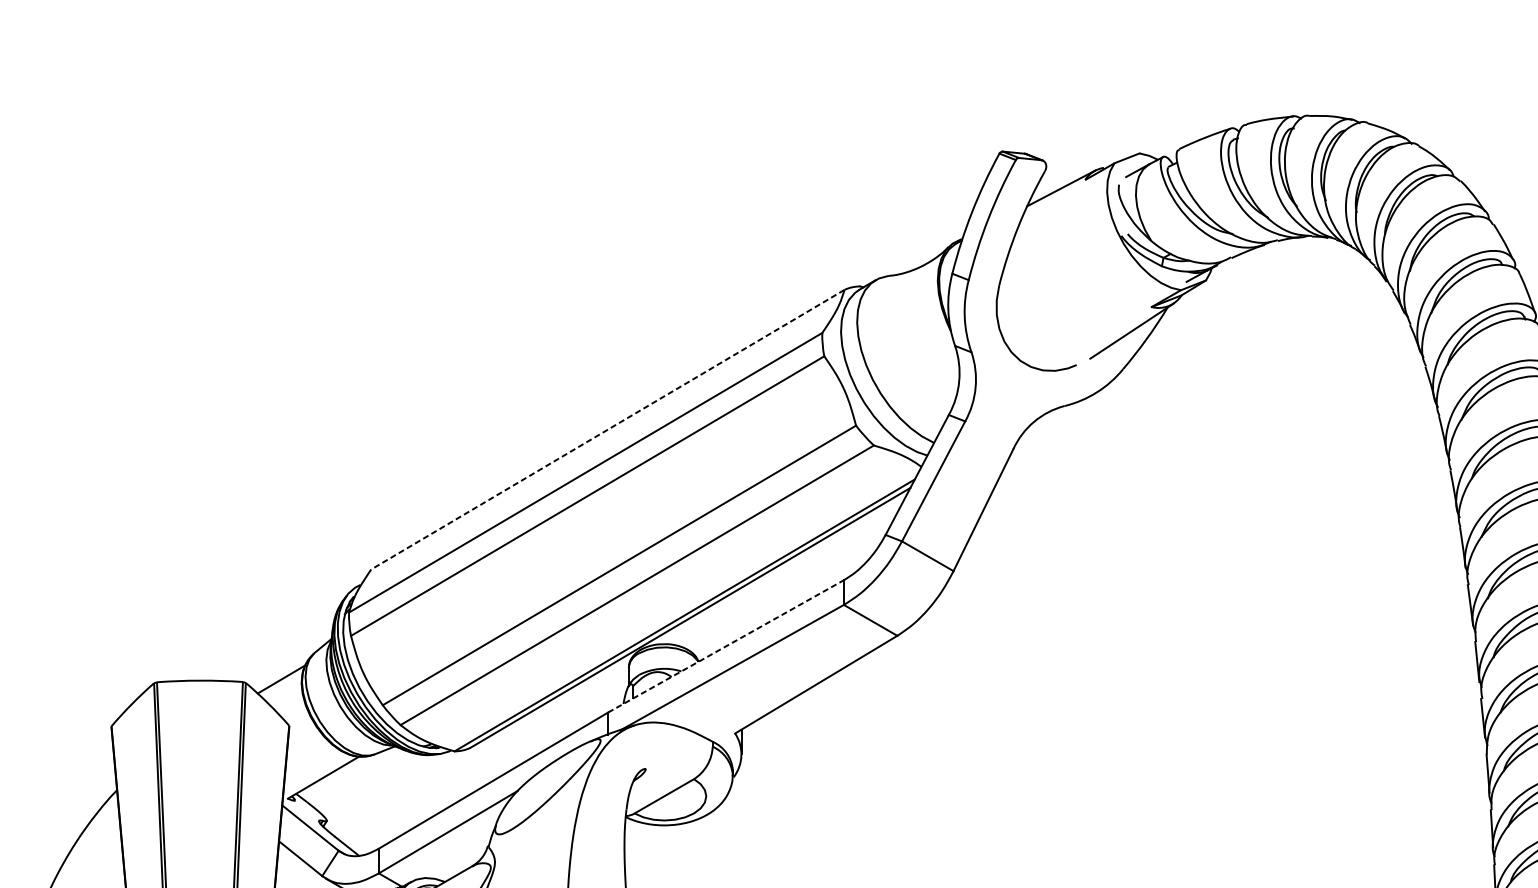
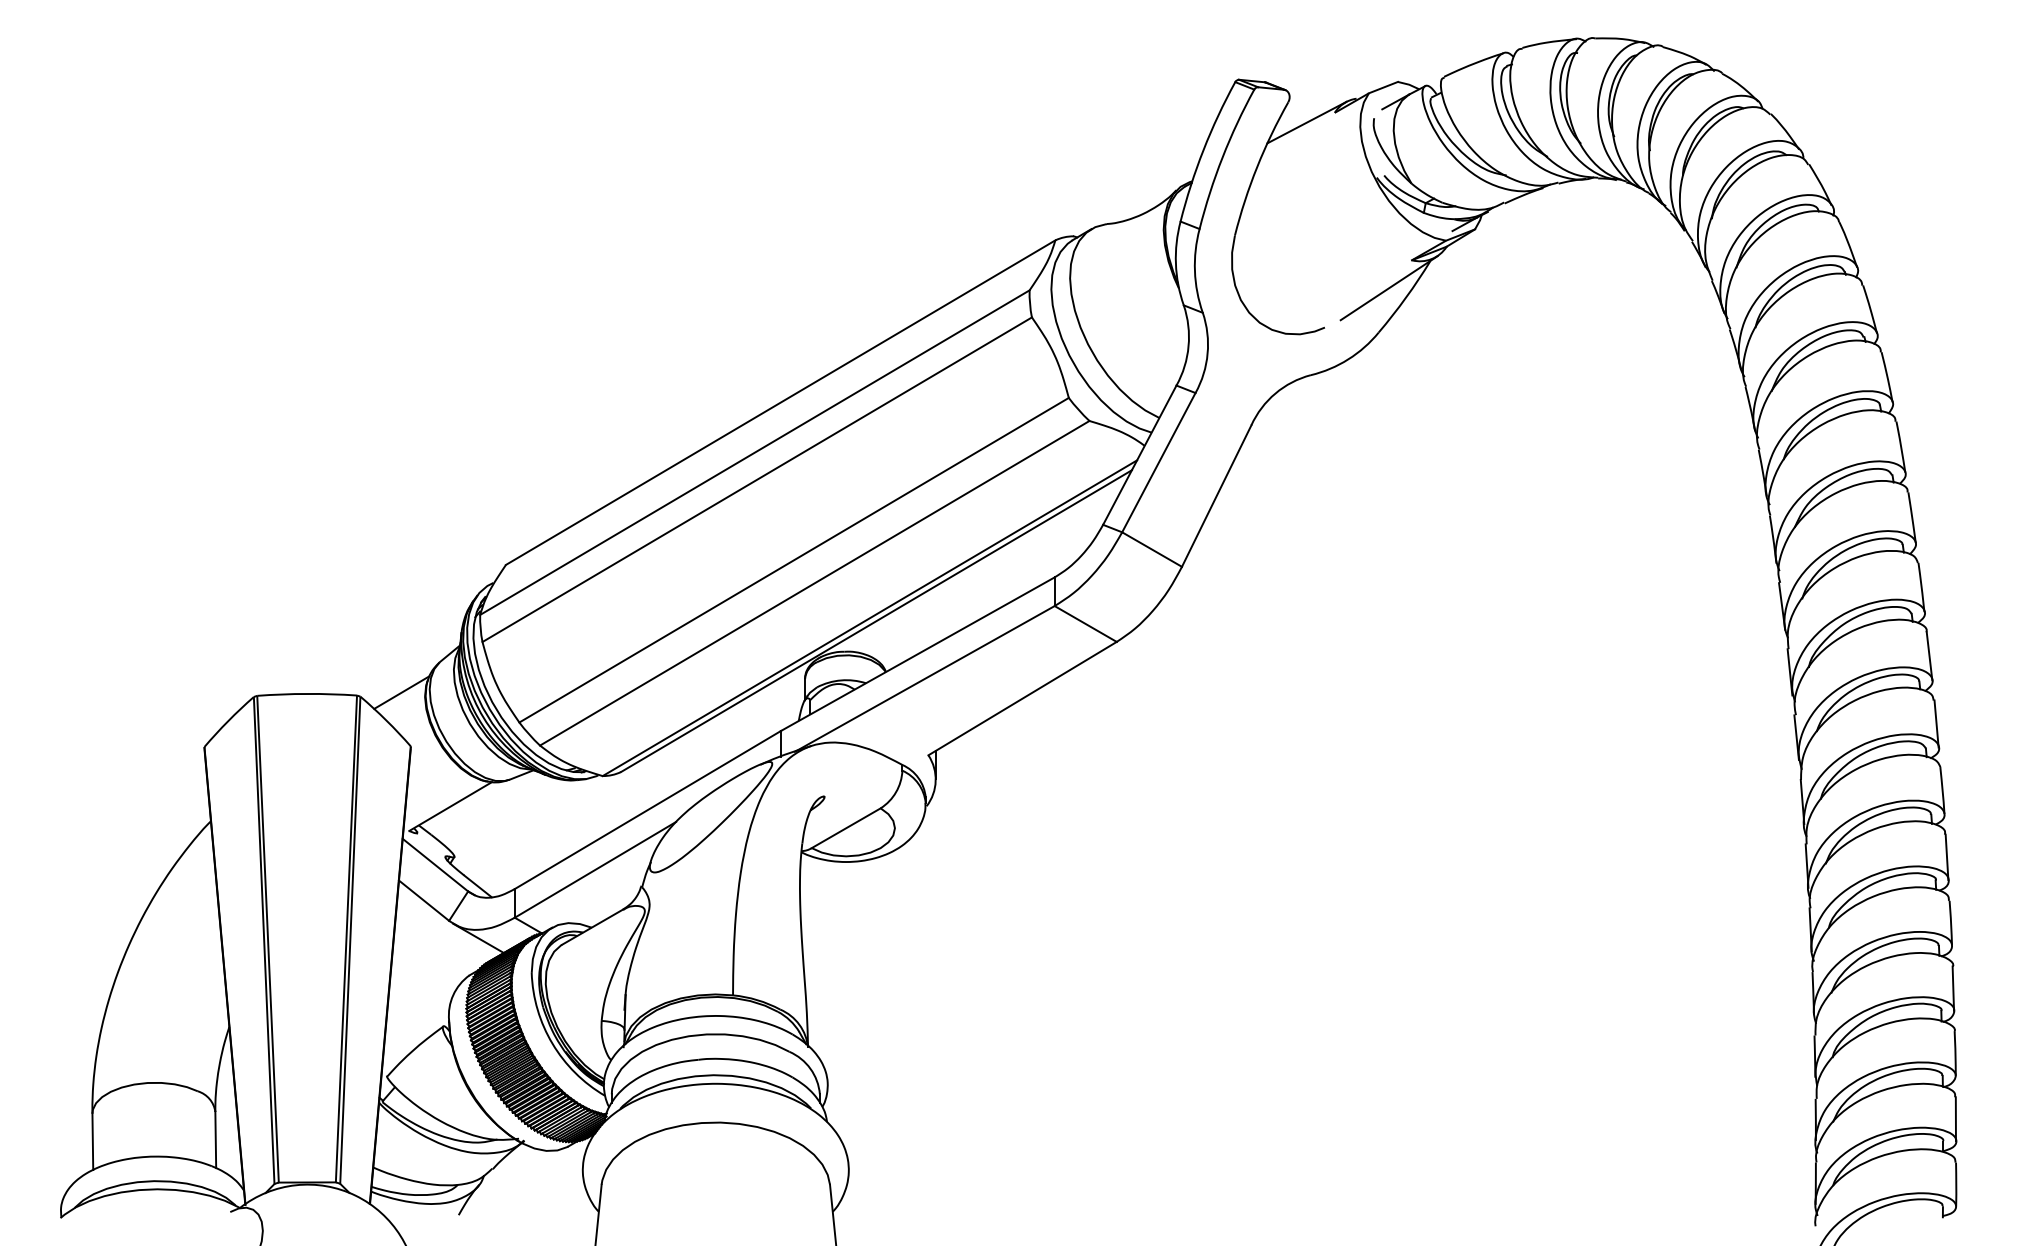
line: (607, 429) -> (780, 402), dashed -> solid
line: (725, 646) -> (917, 654), dashed -> solid

